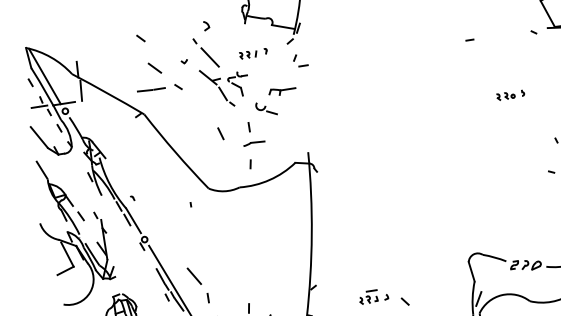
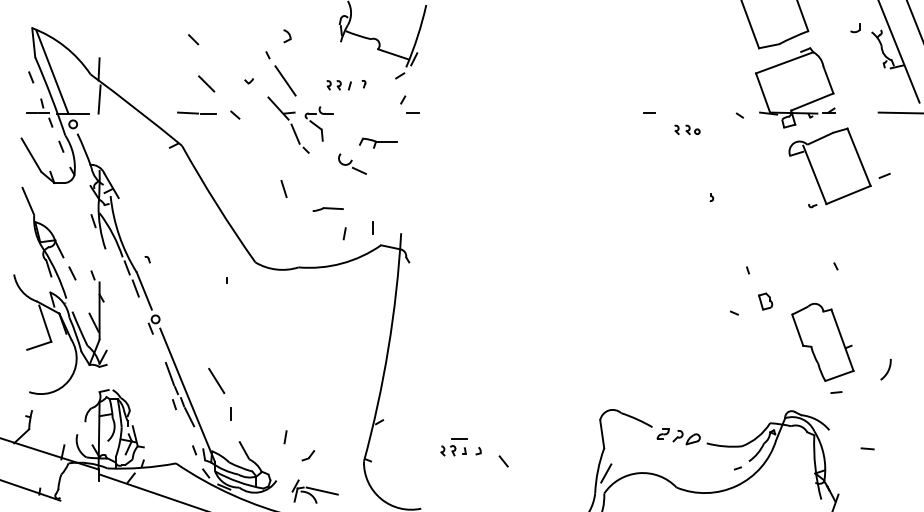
part: (505, 95) -> (687, 129), moved
line: (249, 126) -> (372, 227), moved
line: (250, 164) -> (344, 233), moved

